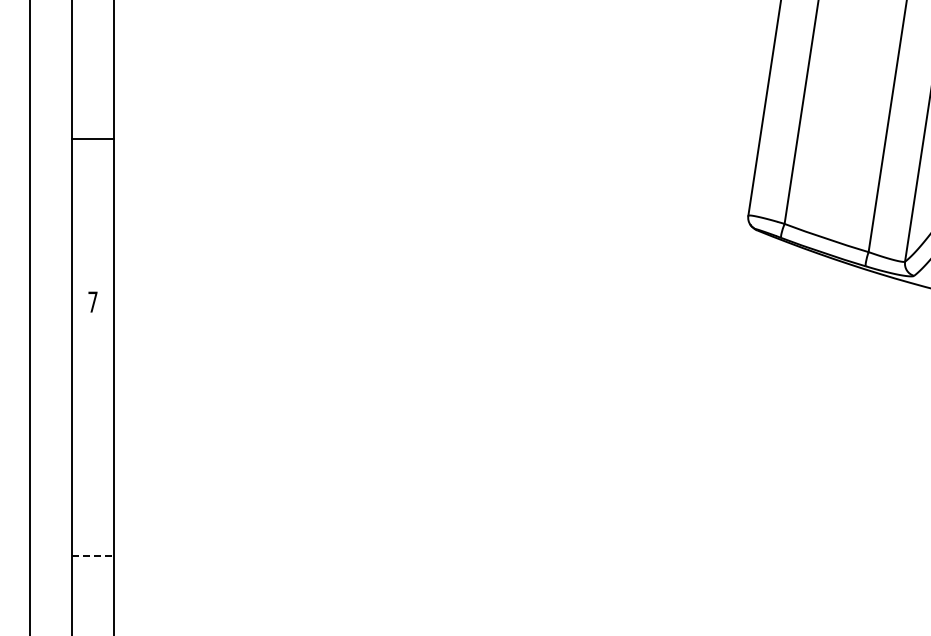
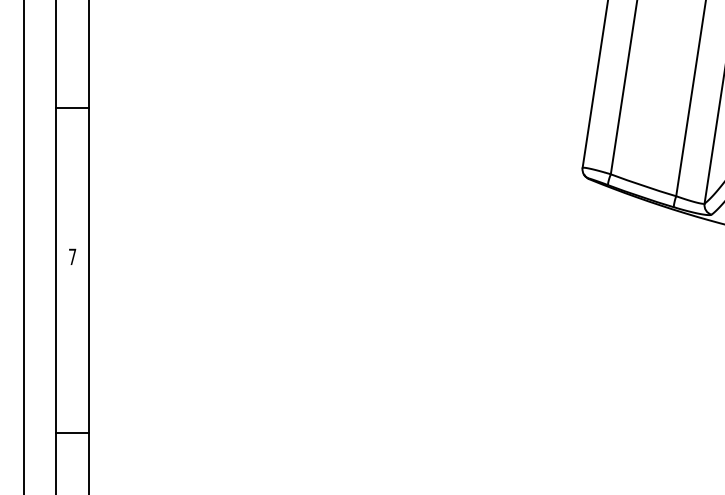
text: (92, 301) -> (72, 256), moved
line: (93, 556) -> (73, 433), dashed -> solid

